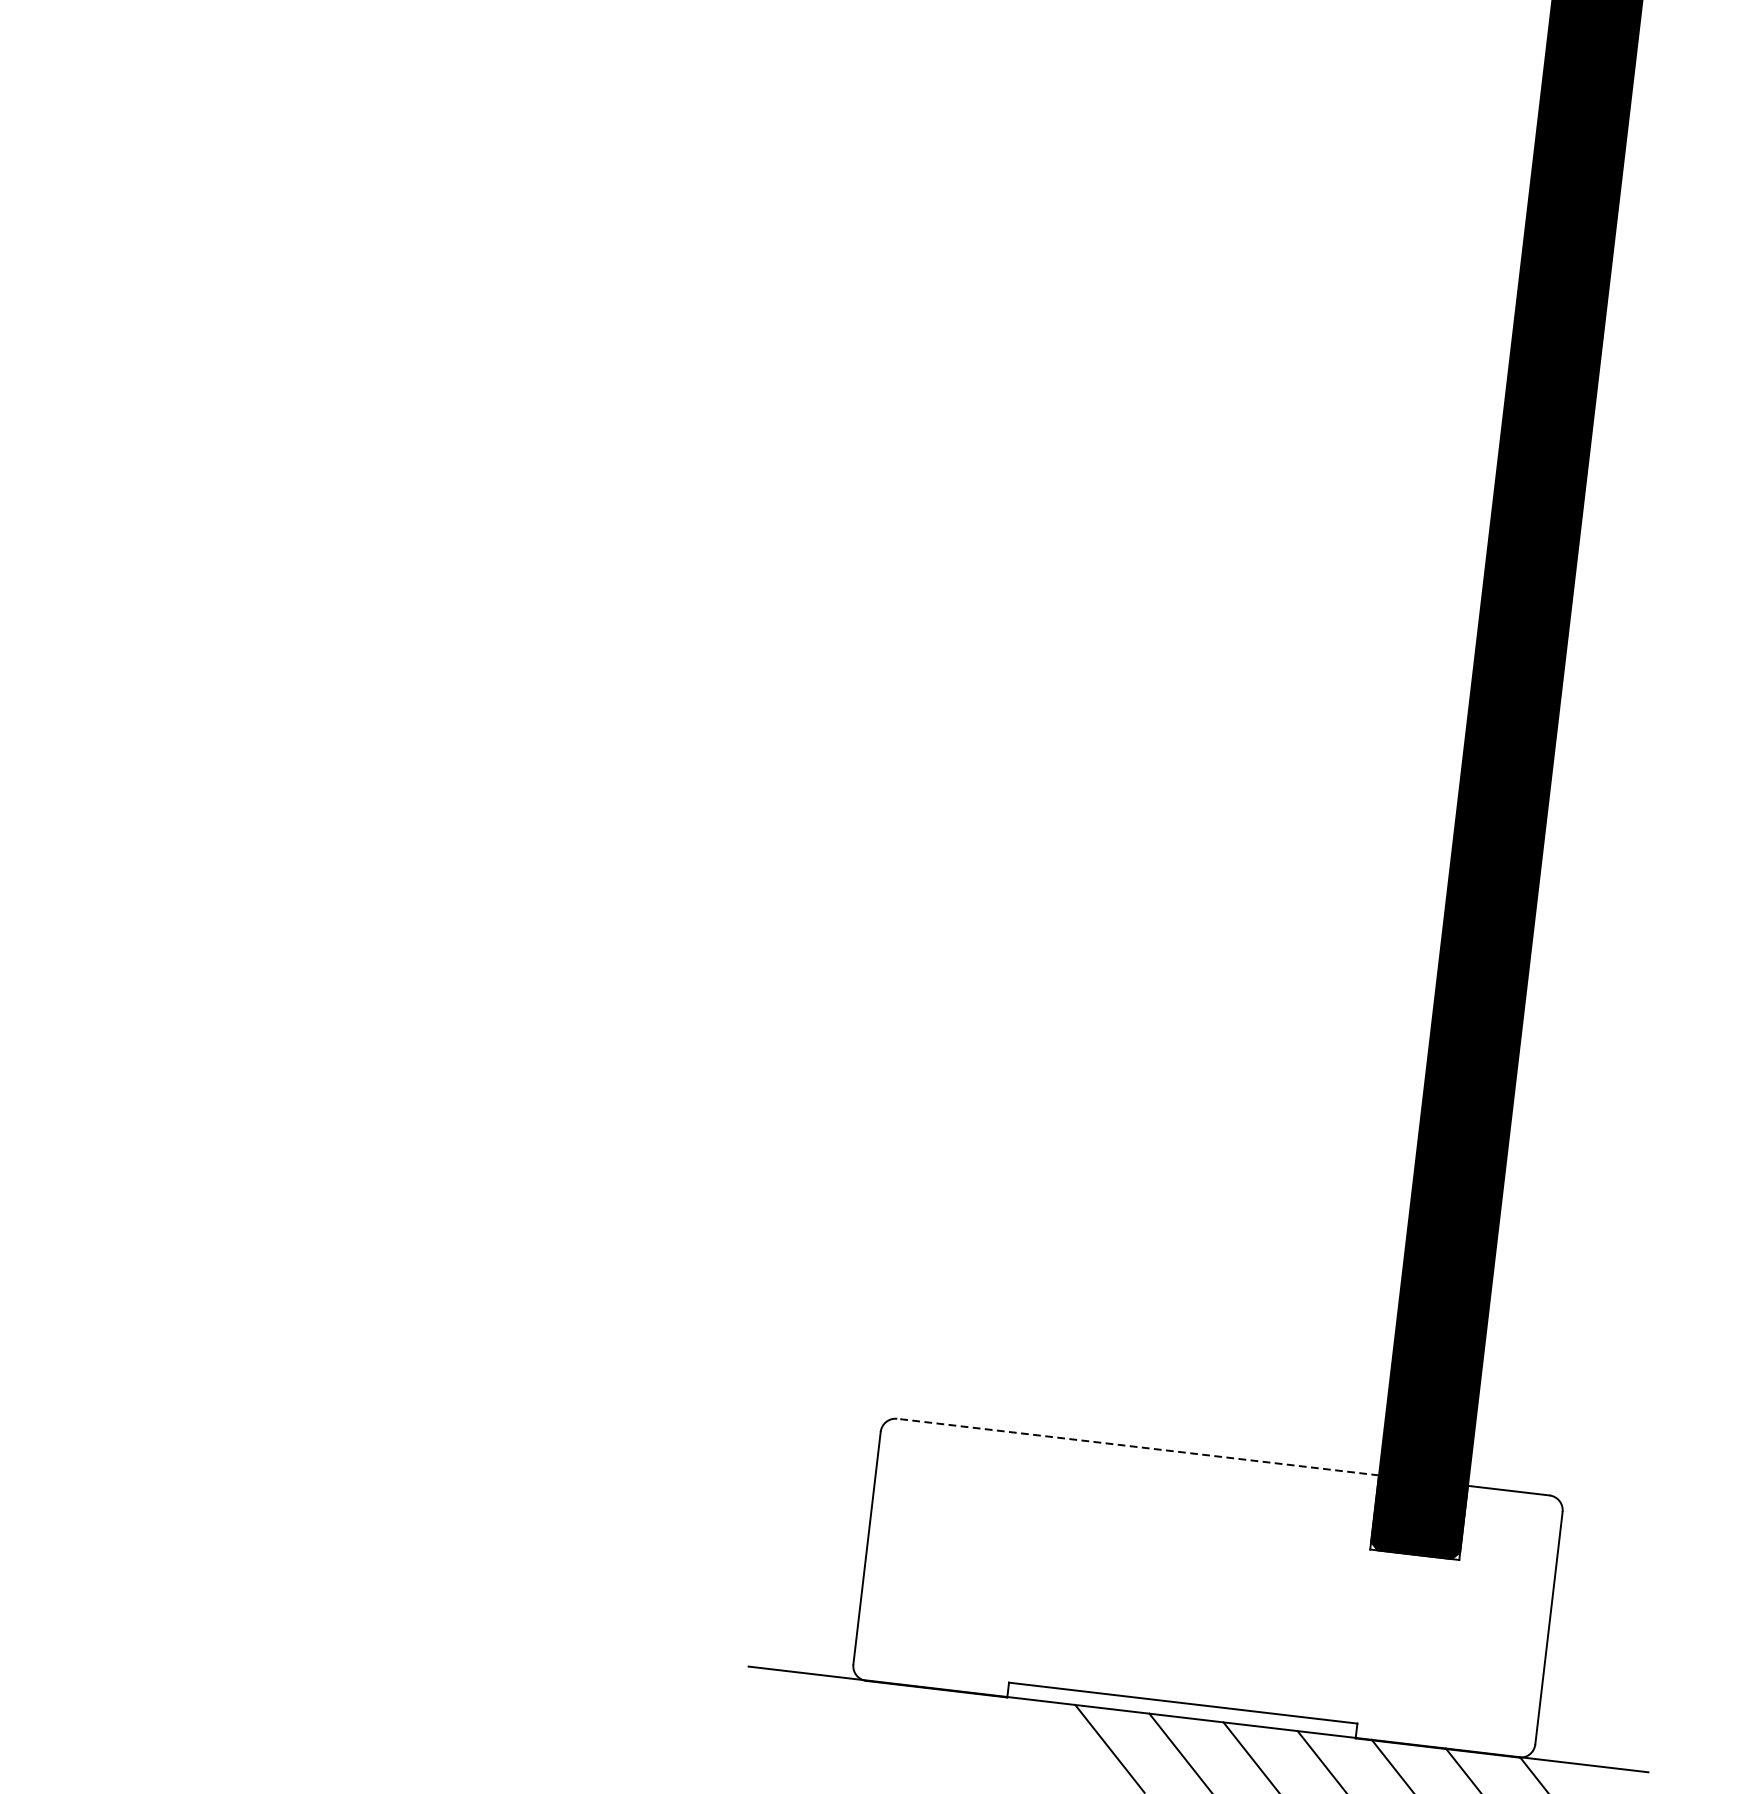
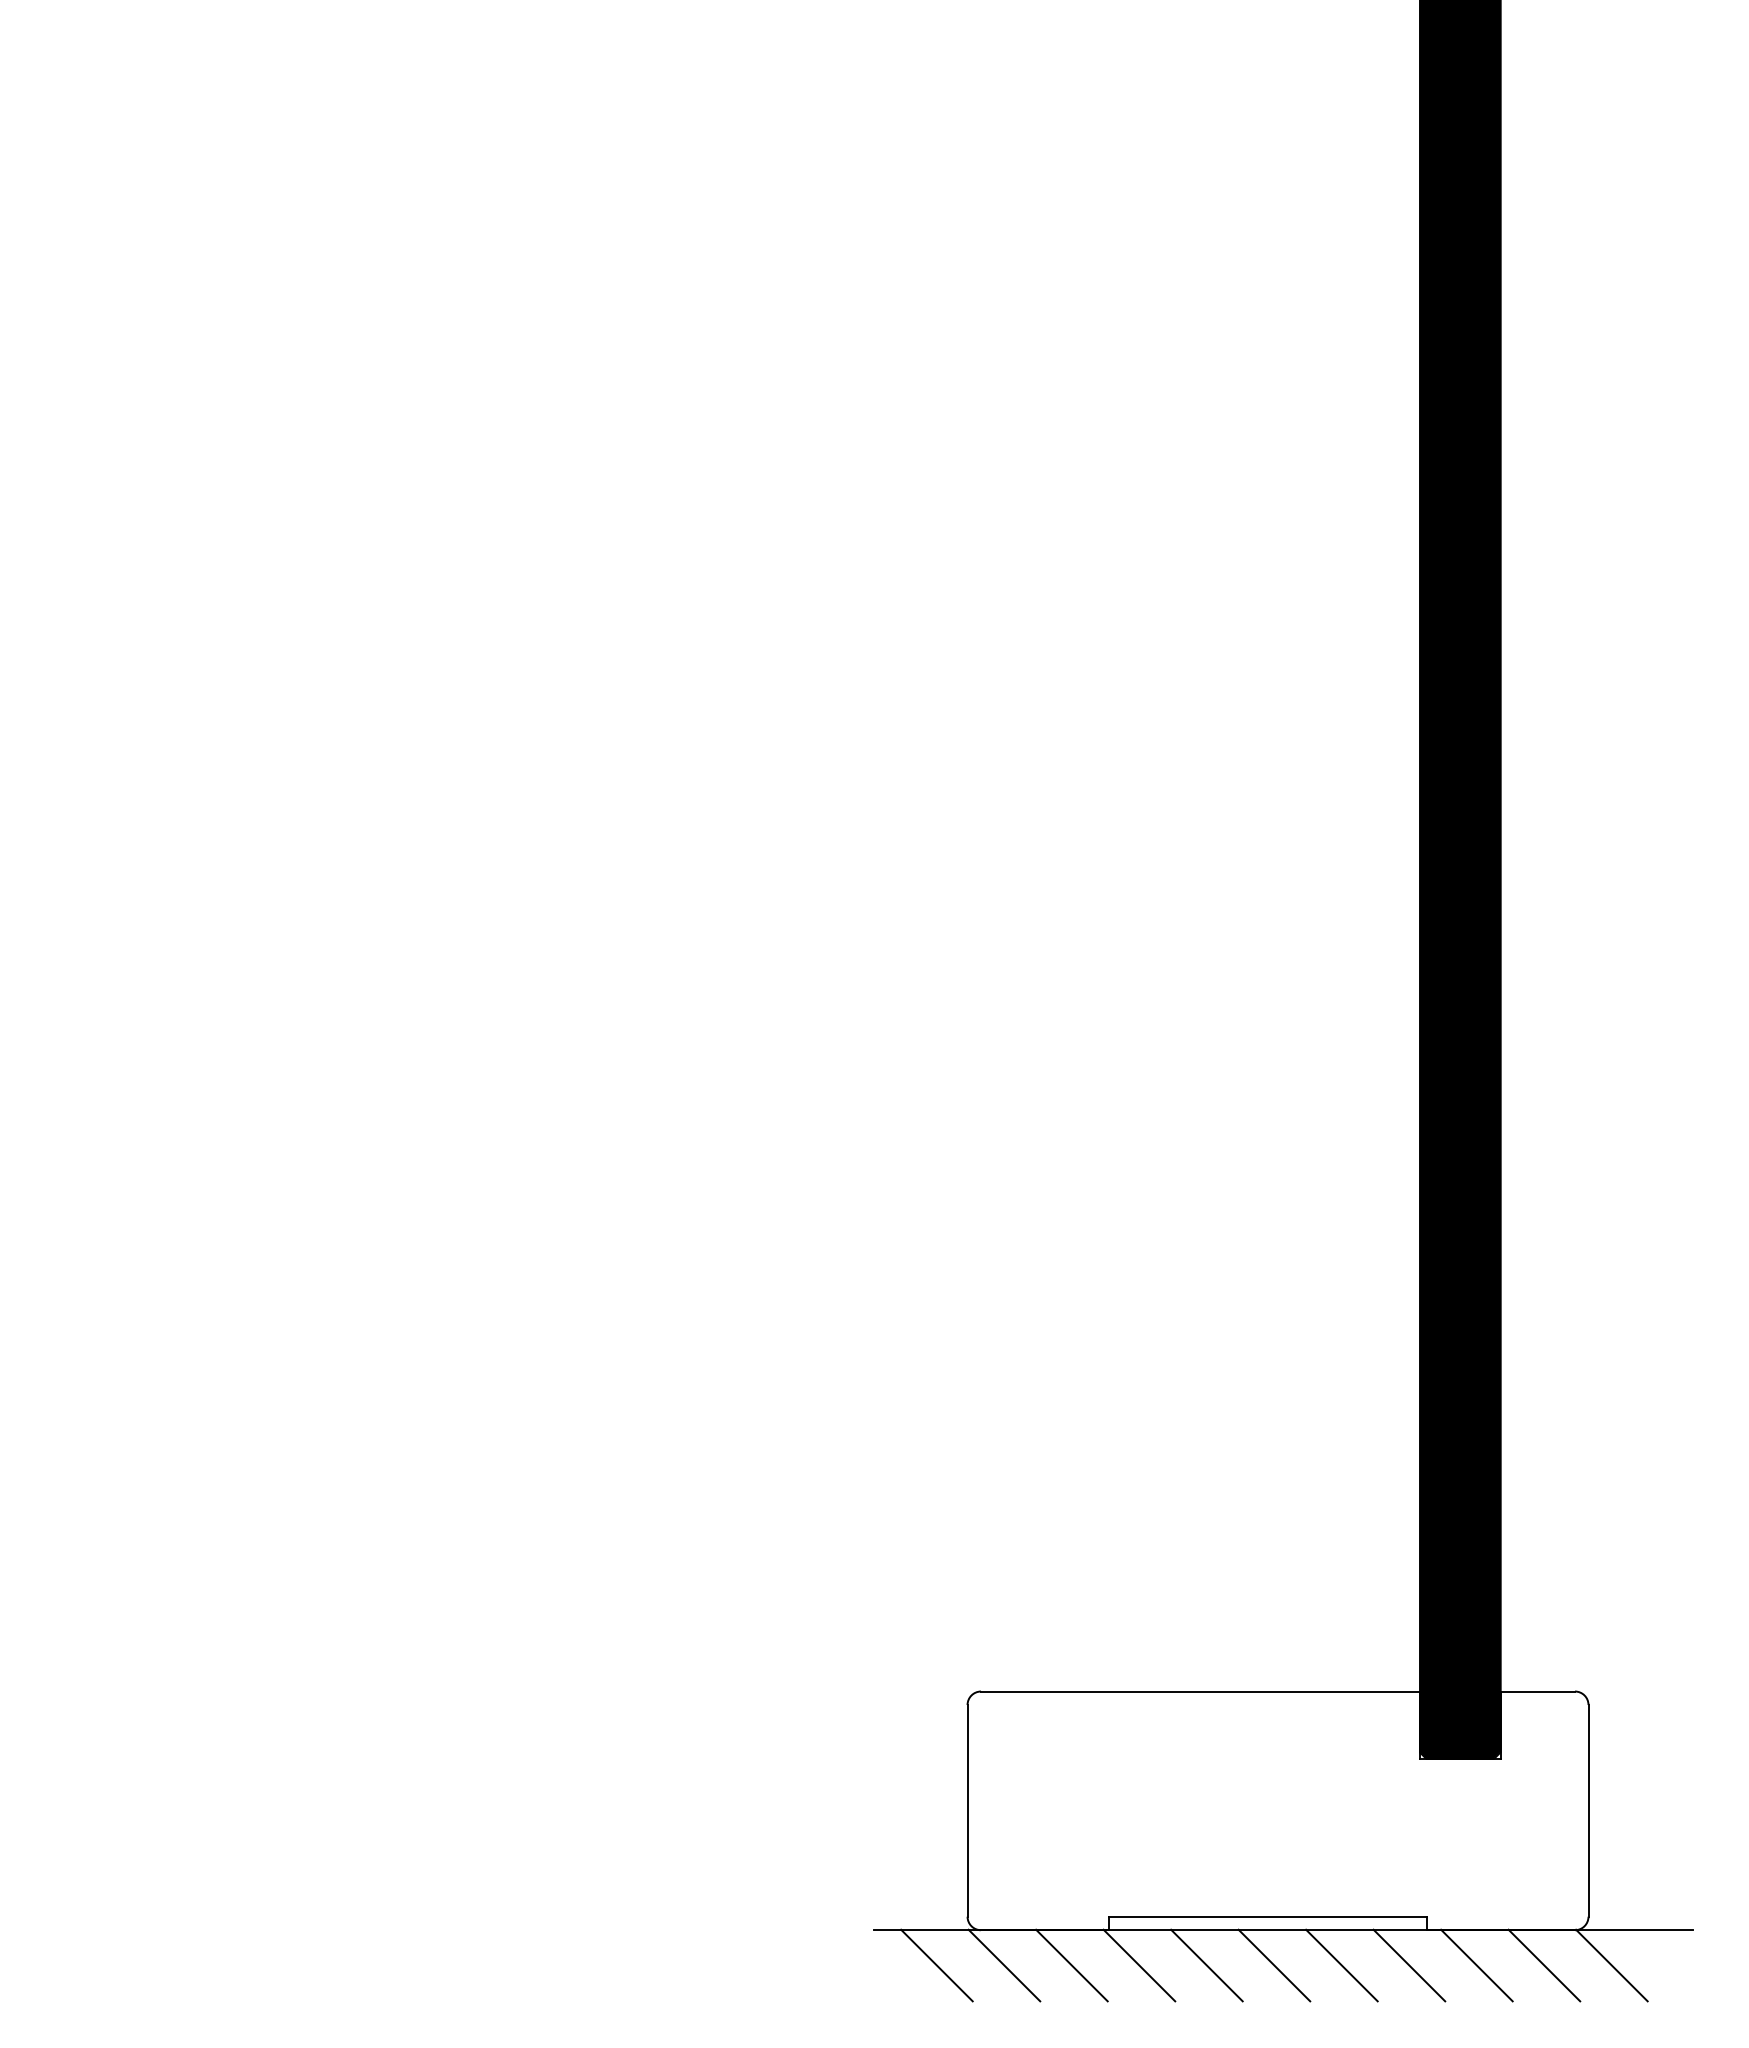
line: (1137, 1446) -> (1199, 1691), dashed -> solid
line: (813, 1713) -> (936, 1965), added
line: (887, 1722) -> (1004, 1965), added
line: (961, 1731) -> (1071, 1965), added
line: (1035, 1740) -> (1139, 1965), added

